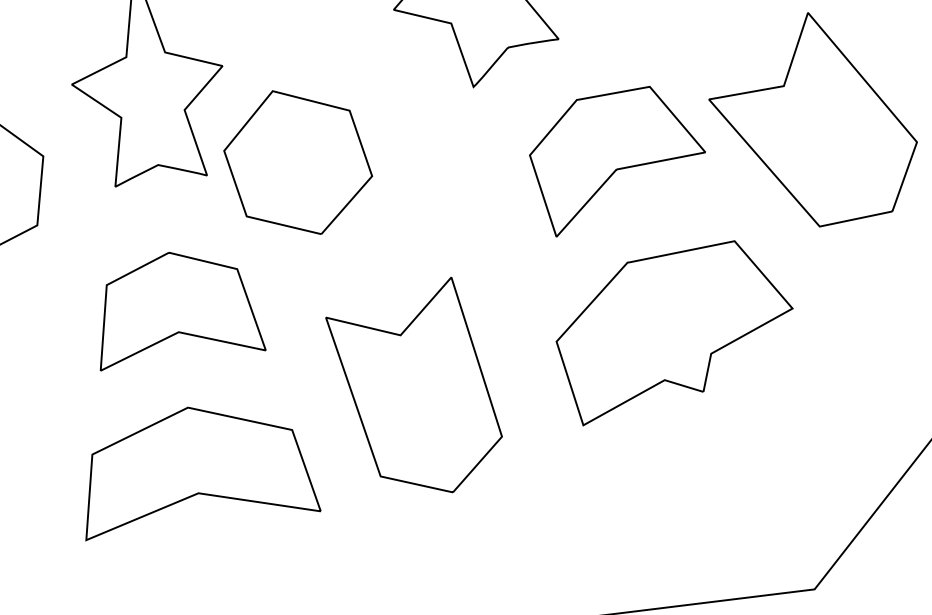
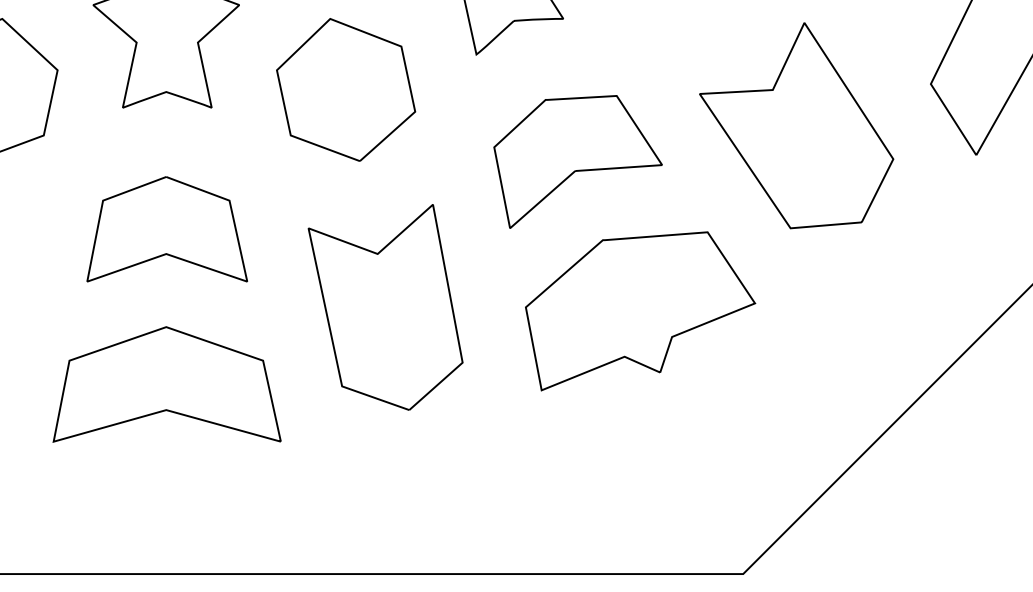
part: (617, 159) -> (577, 161), moved
part: (298, 161) -> (346, 89), moved
part: (415, 389) -> (385, 307), moved

